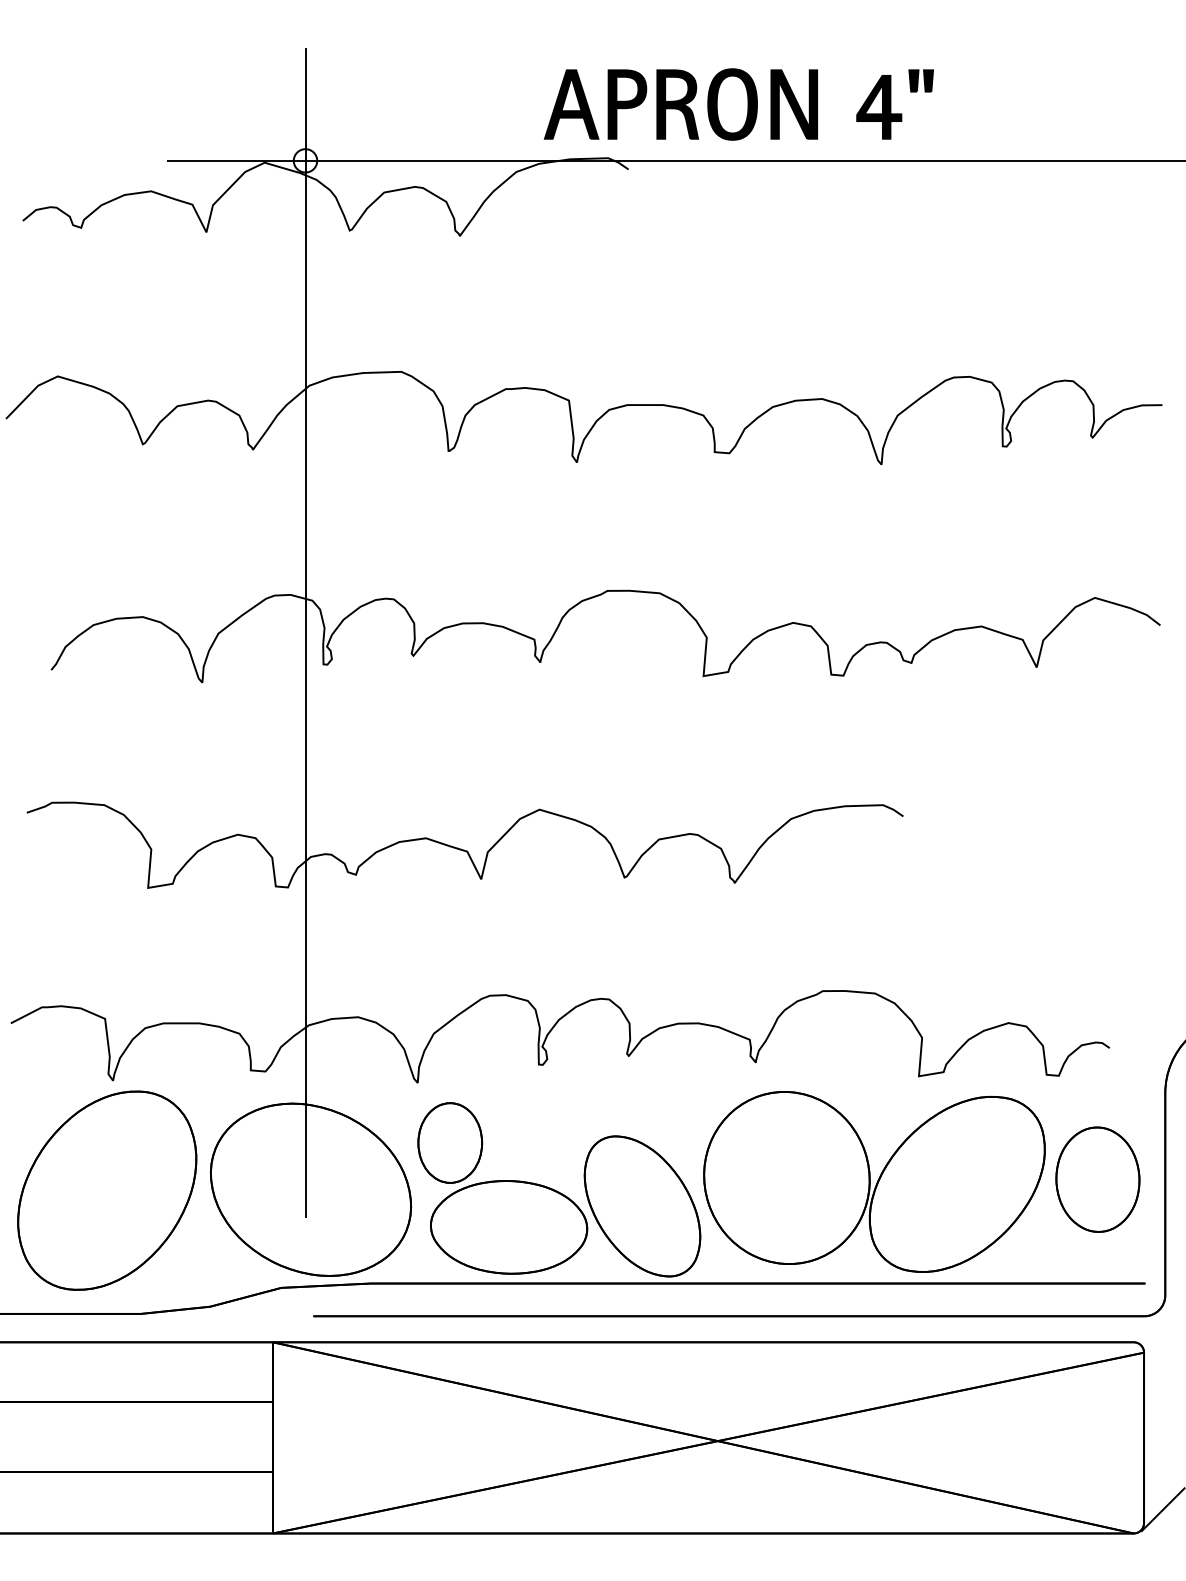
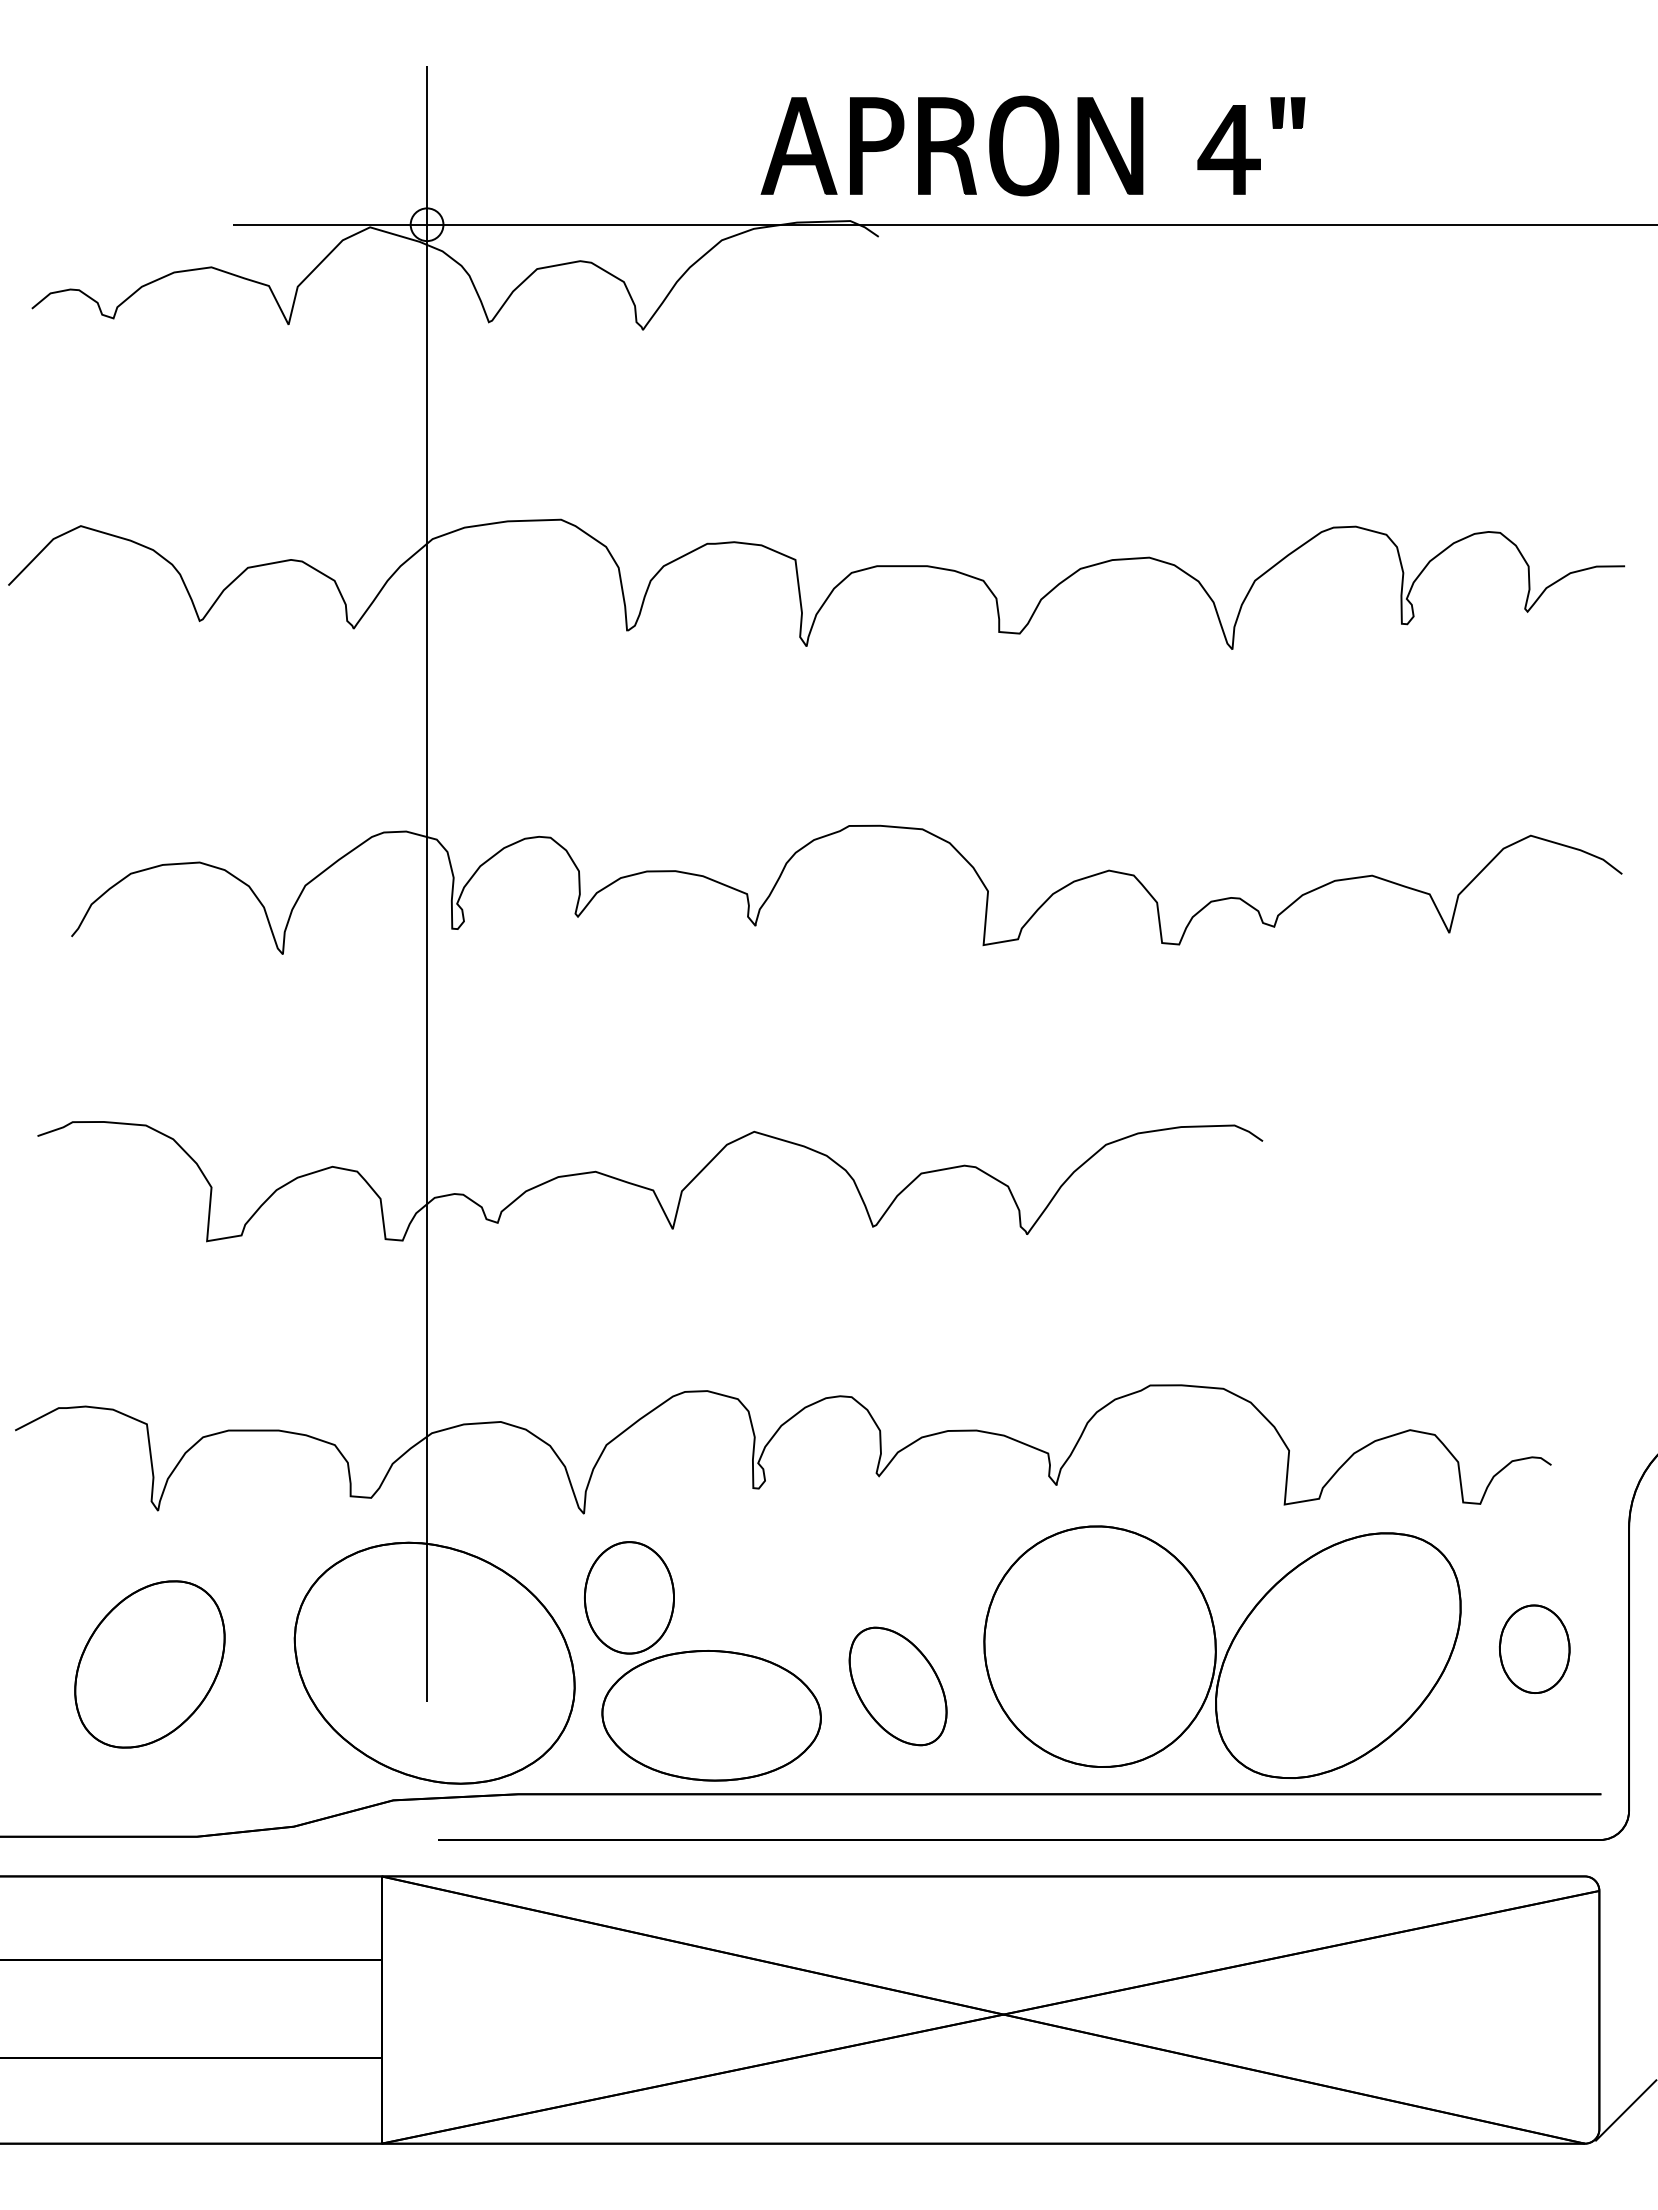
part: (1097, 1179) -> (1534, 1649), size x0.6
part: (106, 1190) -> (149, 1664), size x0.6
part: (641, 1206) -> (897, 1686), size x0.6

